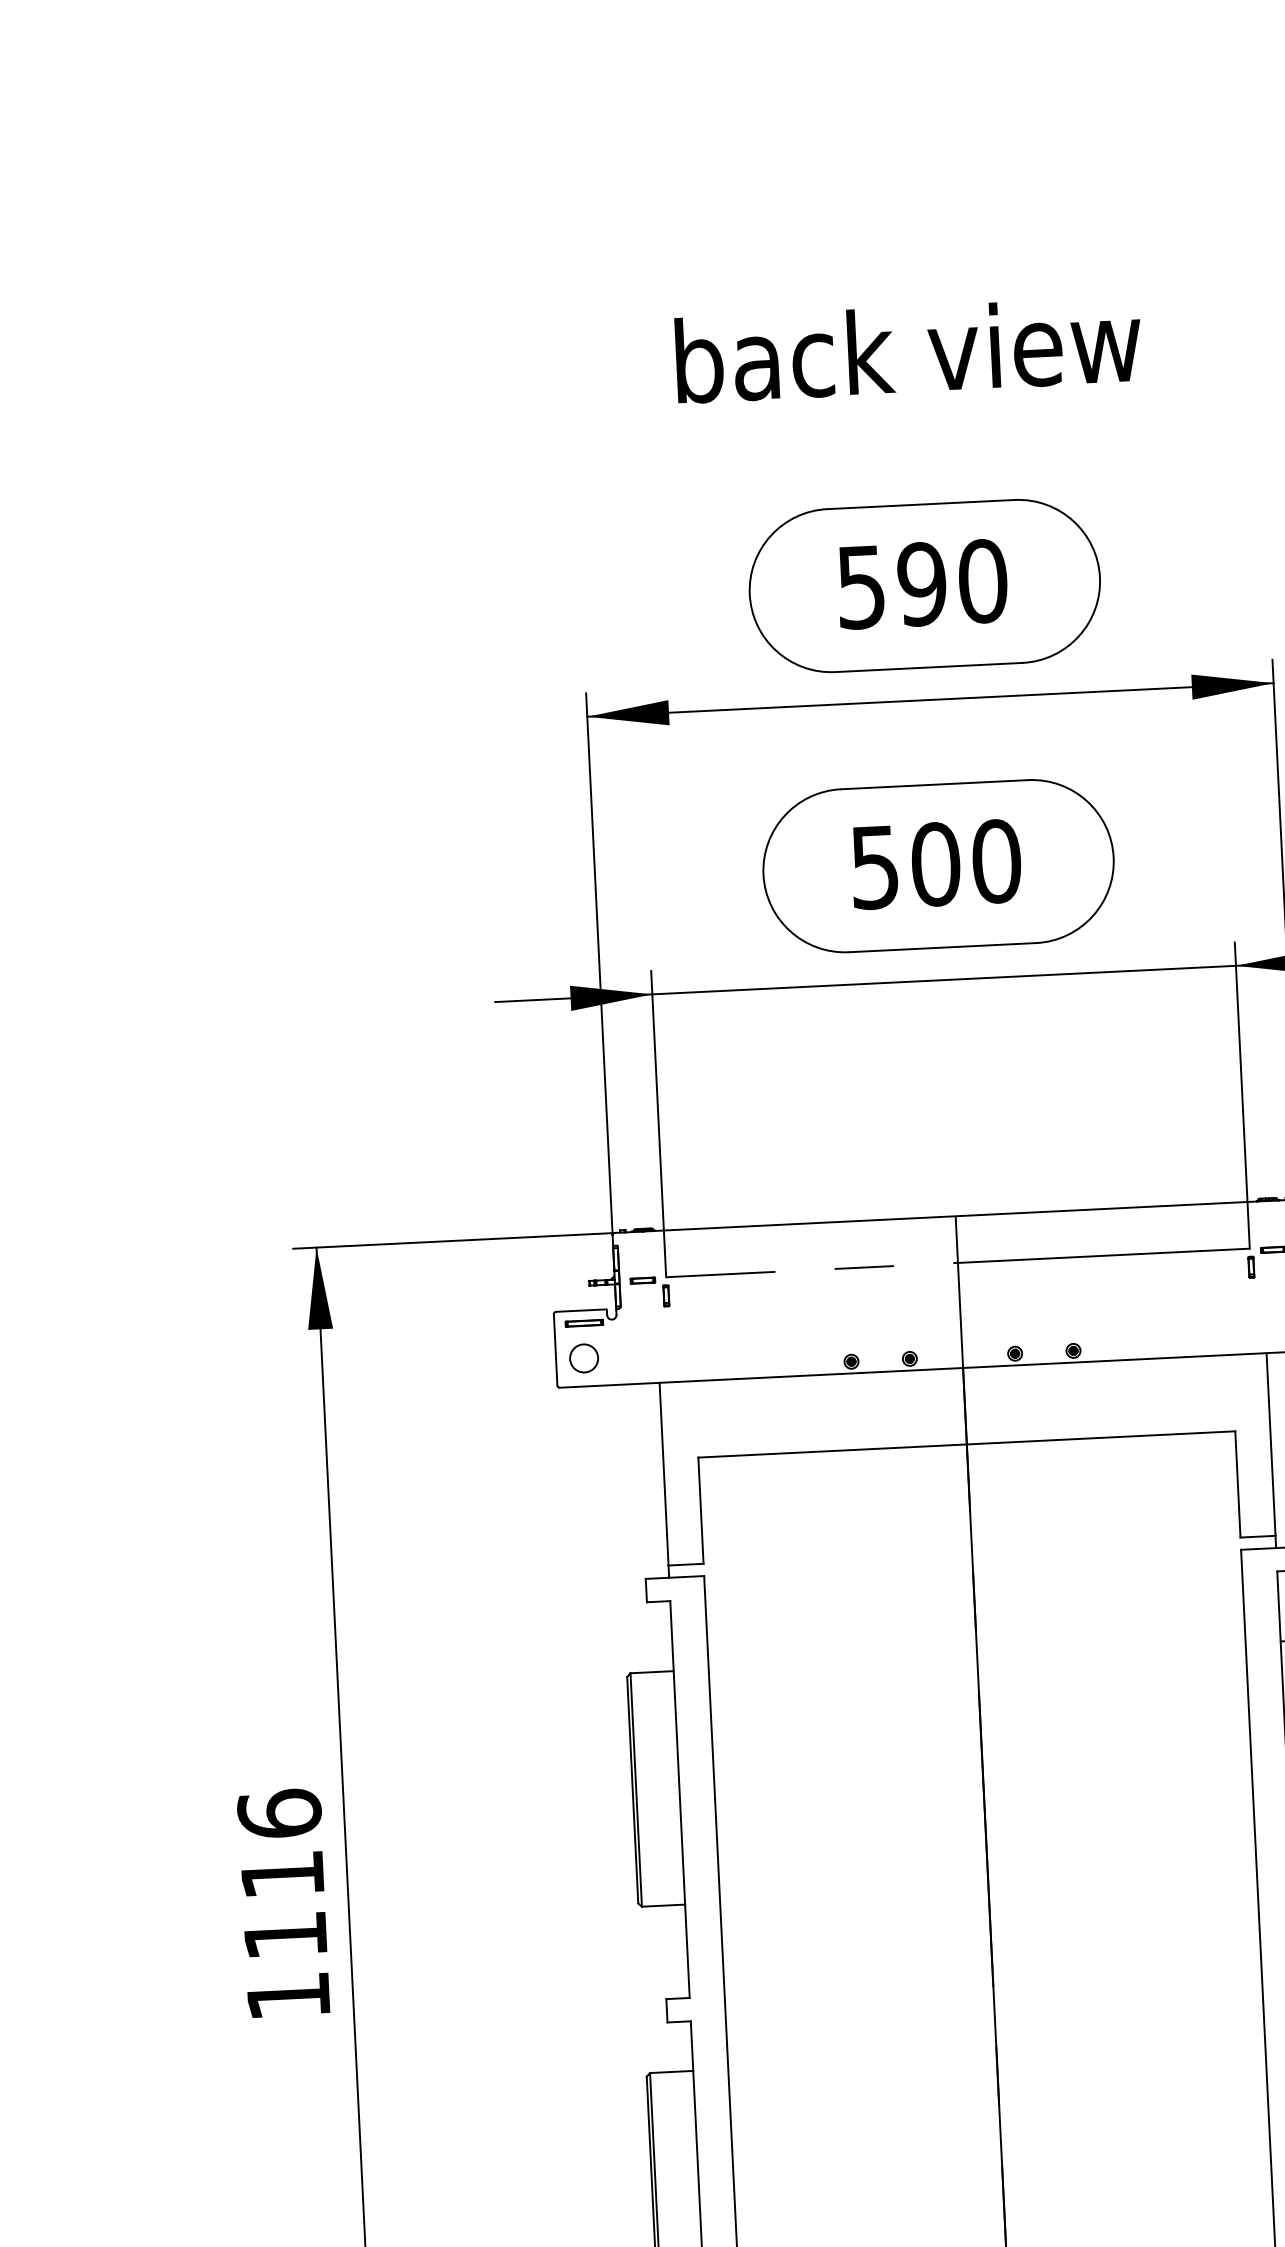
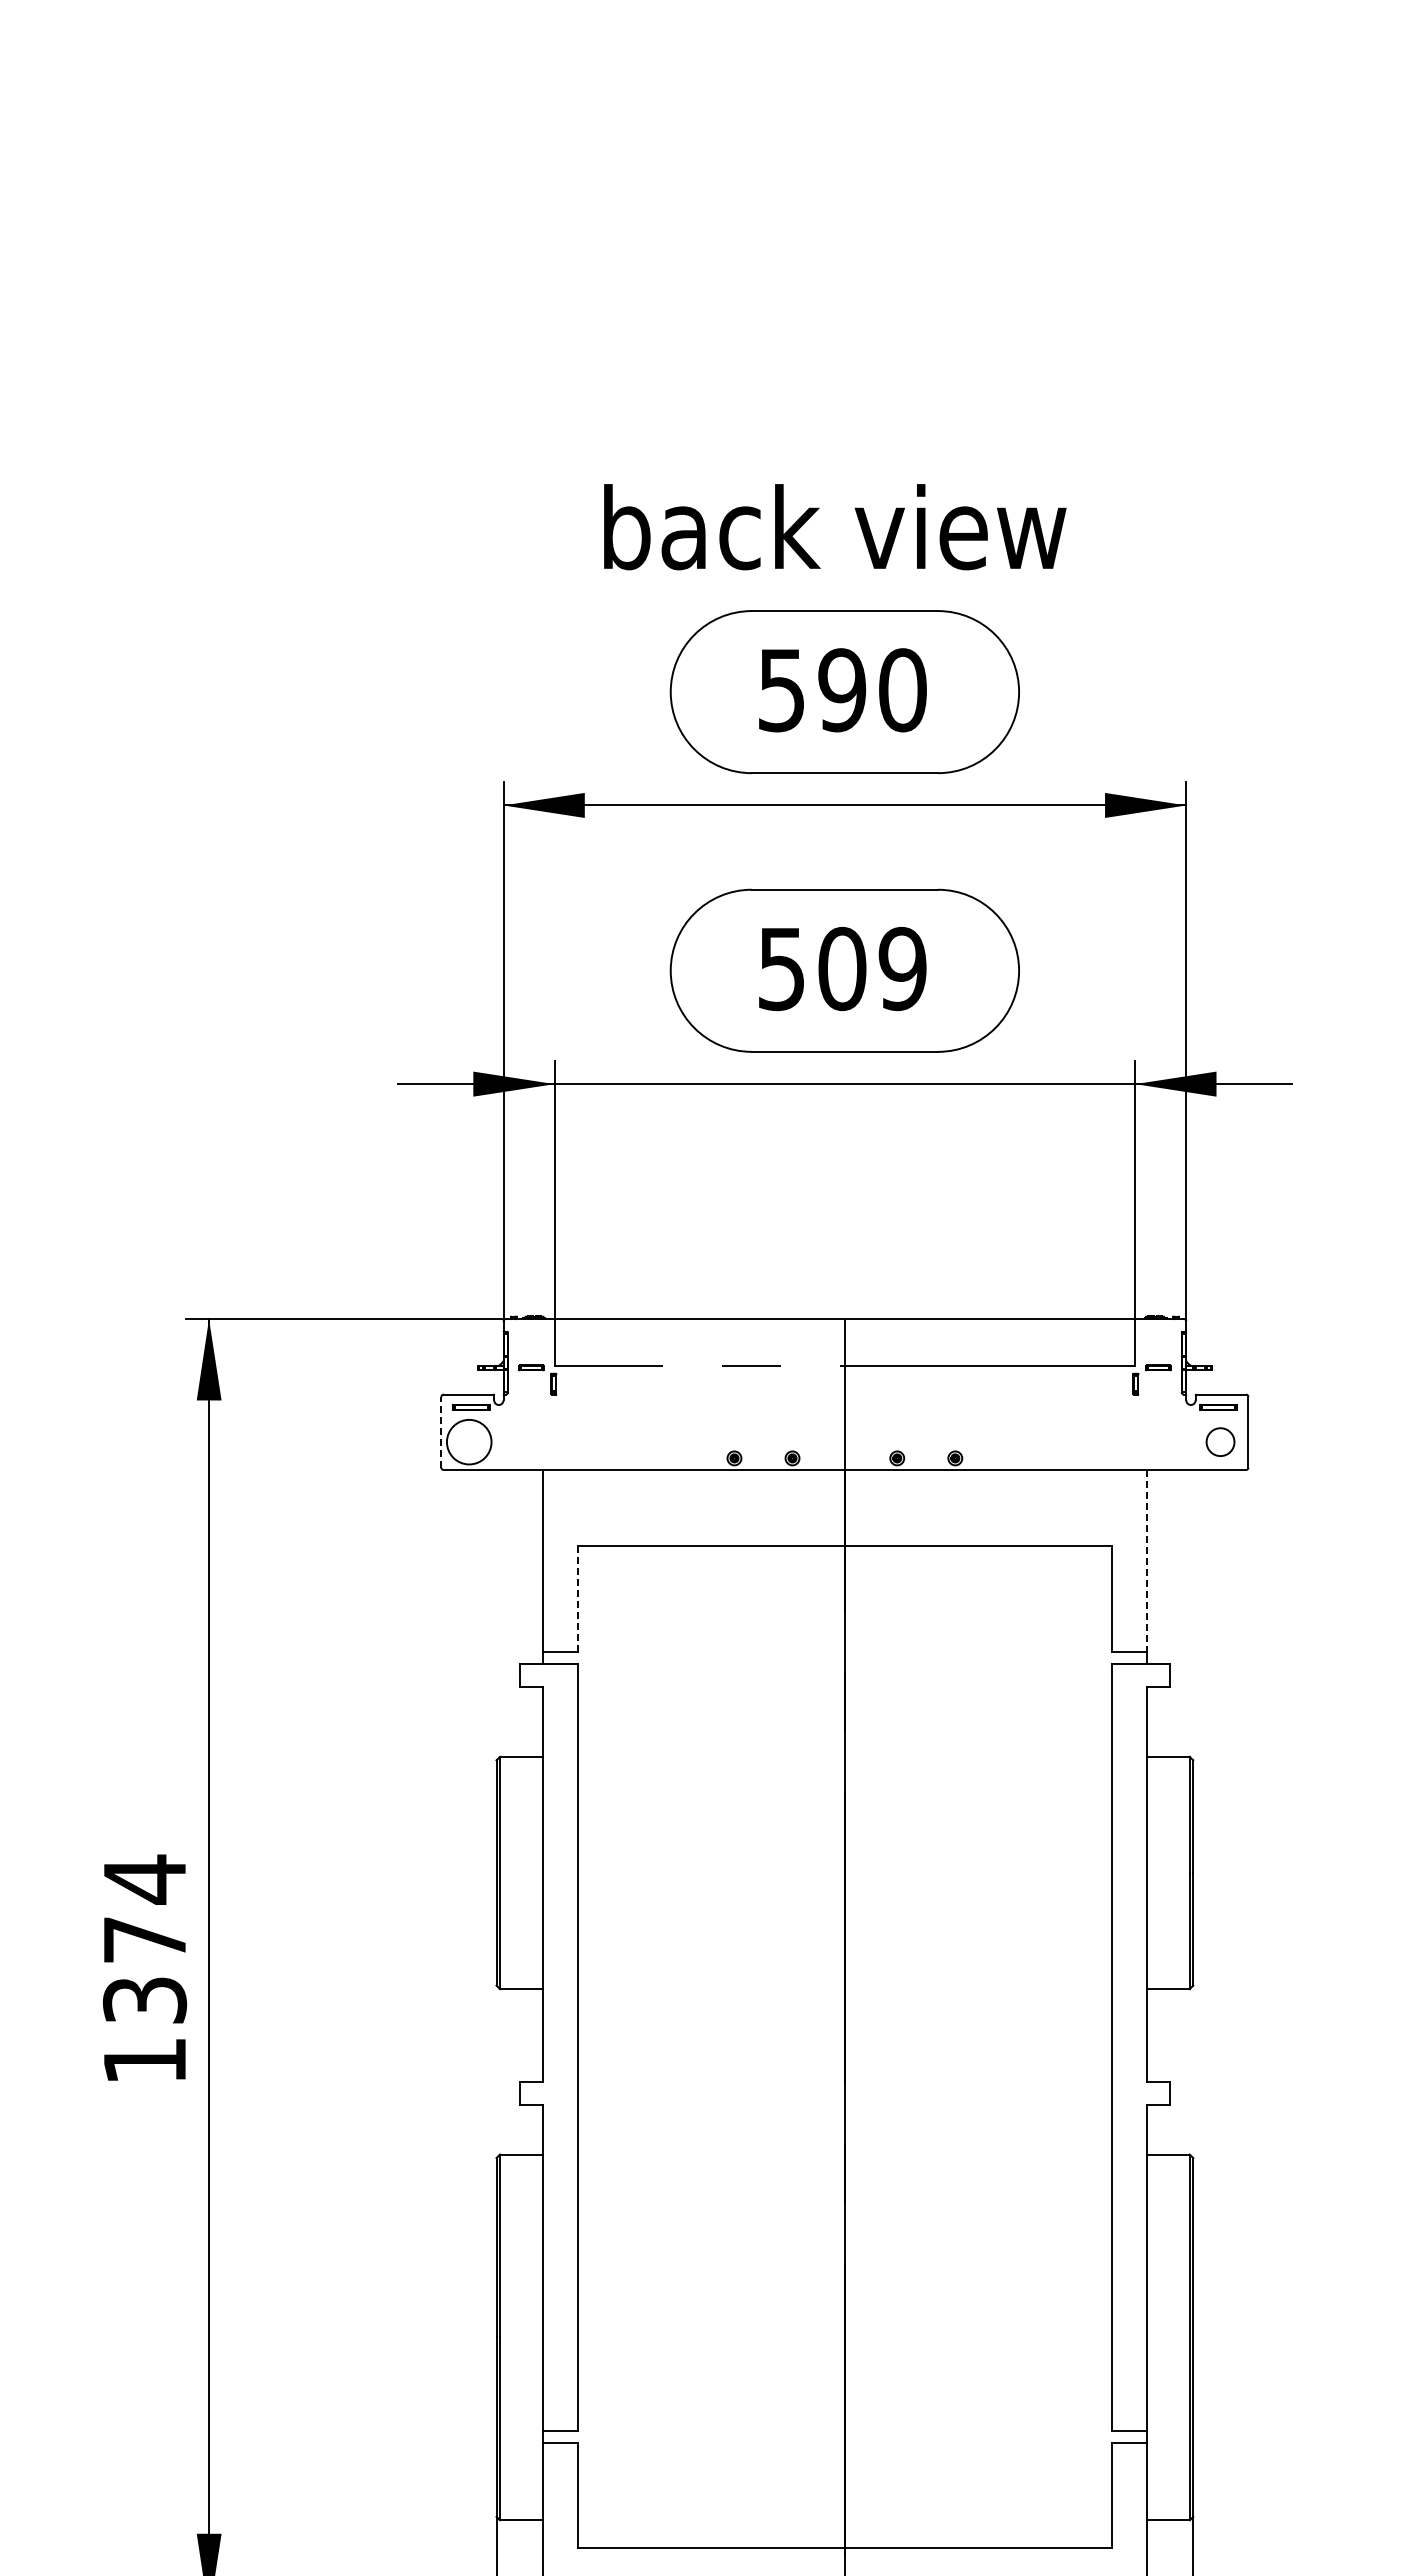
text: (908, 350) -> (835, 527), moved
text: (996, 862) -> (902, 969), 500 -> 509
line: (555, 1349) -> (441, 1431), solid -> dashed
circle: (584, 1358) -> (469, 1442), size x1.6
line: (1270, 1444) -> (1146, 1560), solid -> dashed
line: (700, 1510) -> (577, 1598), solid -> dashed
text: (282, 1873) -> (144, 1938), 1116 -> 1374

